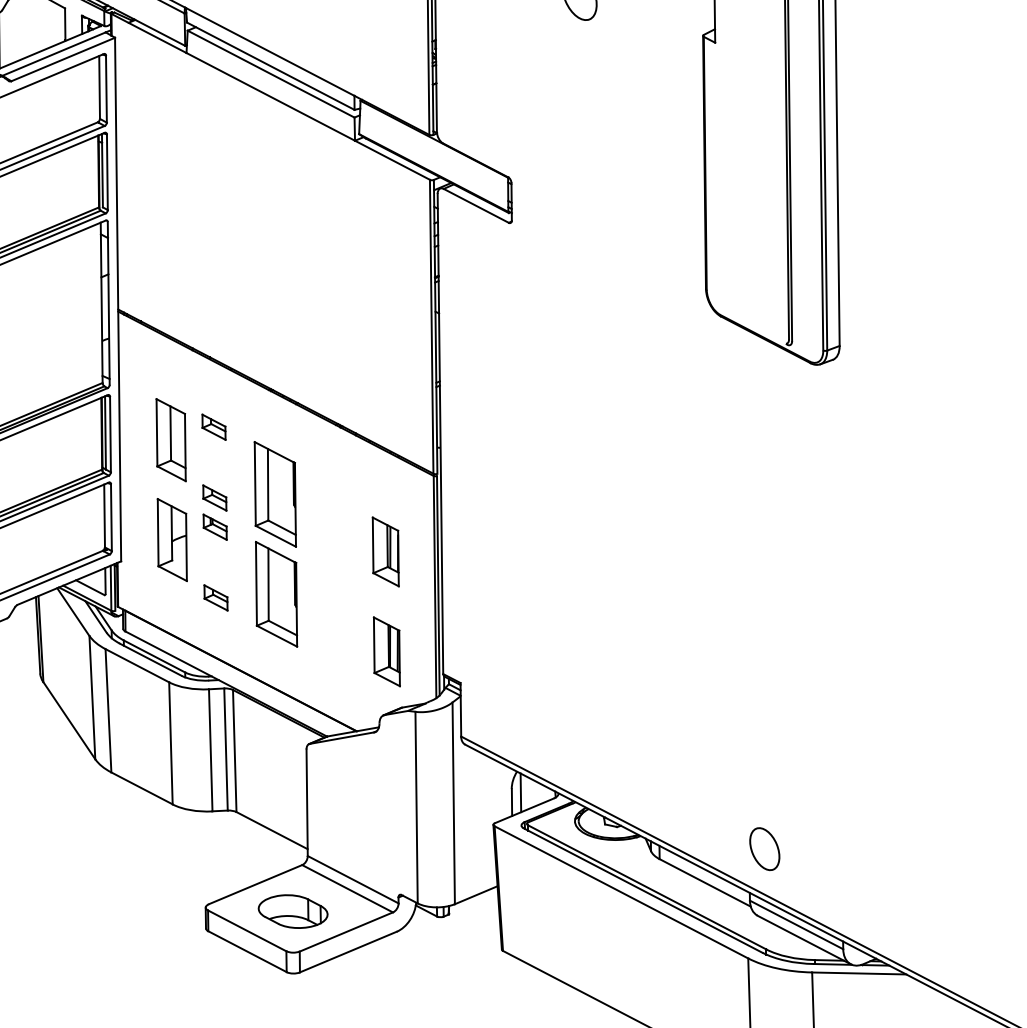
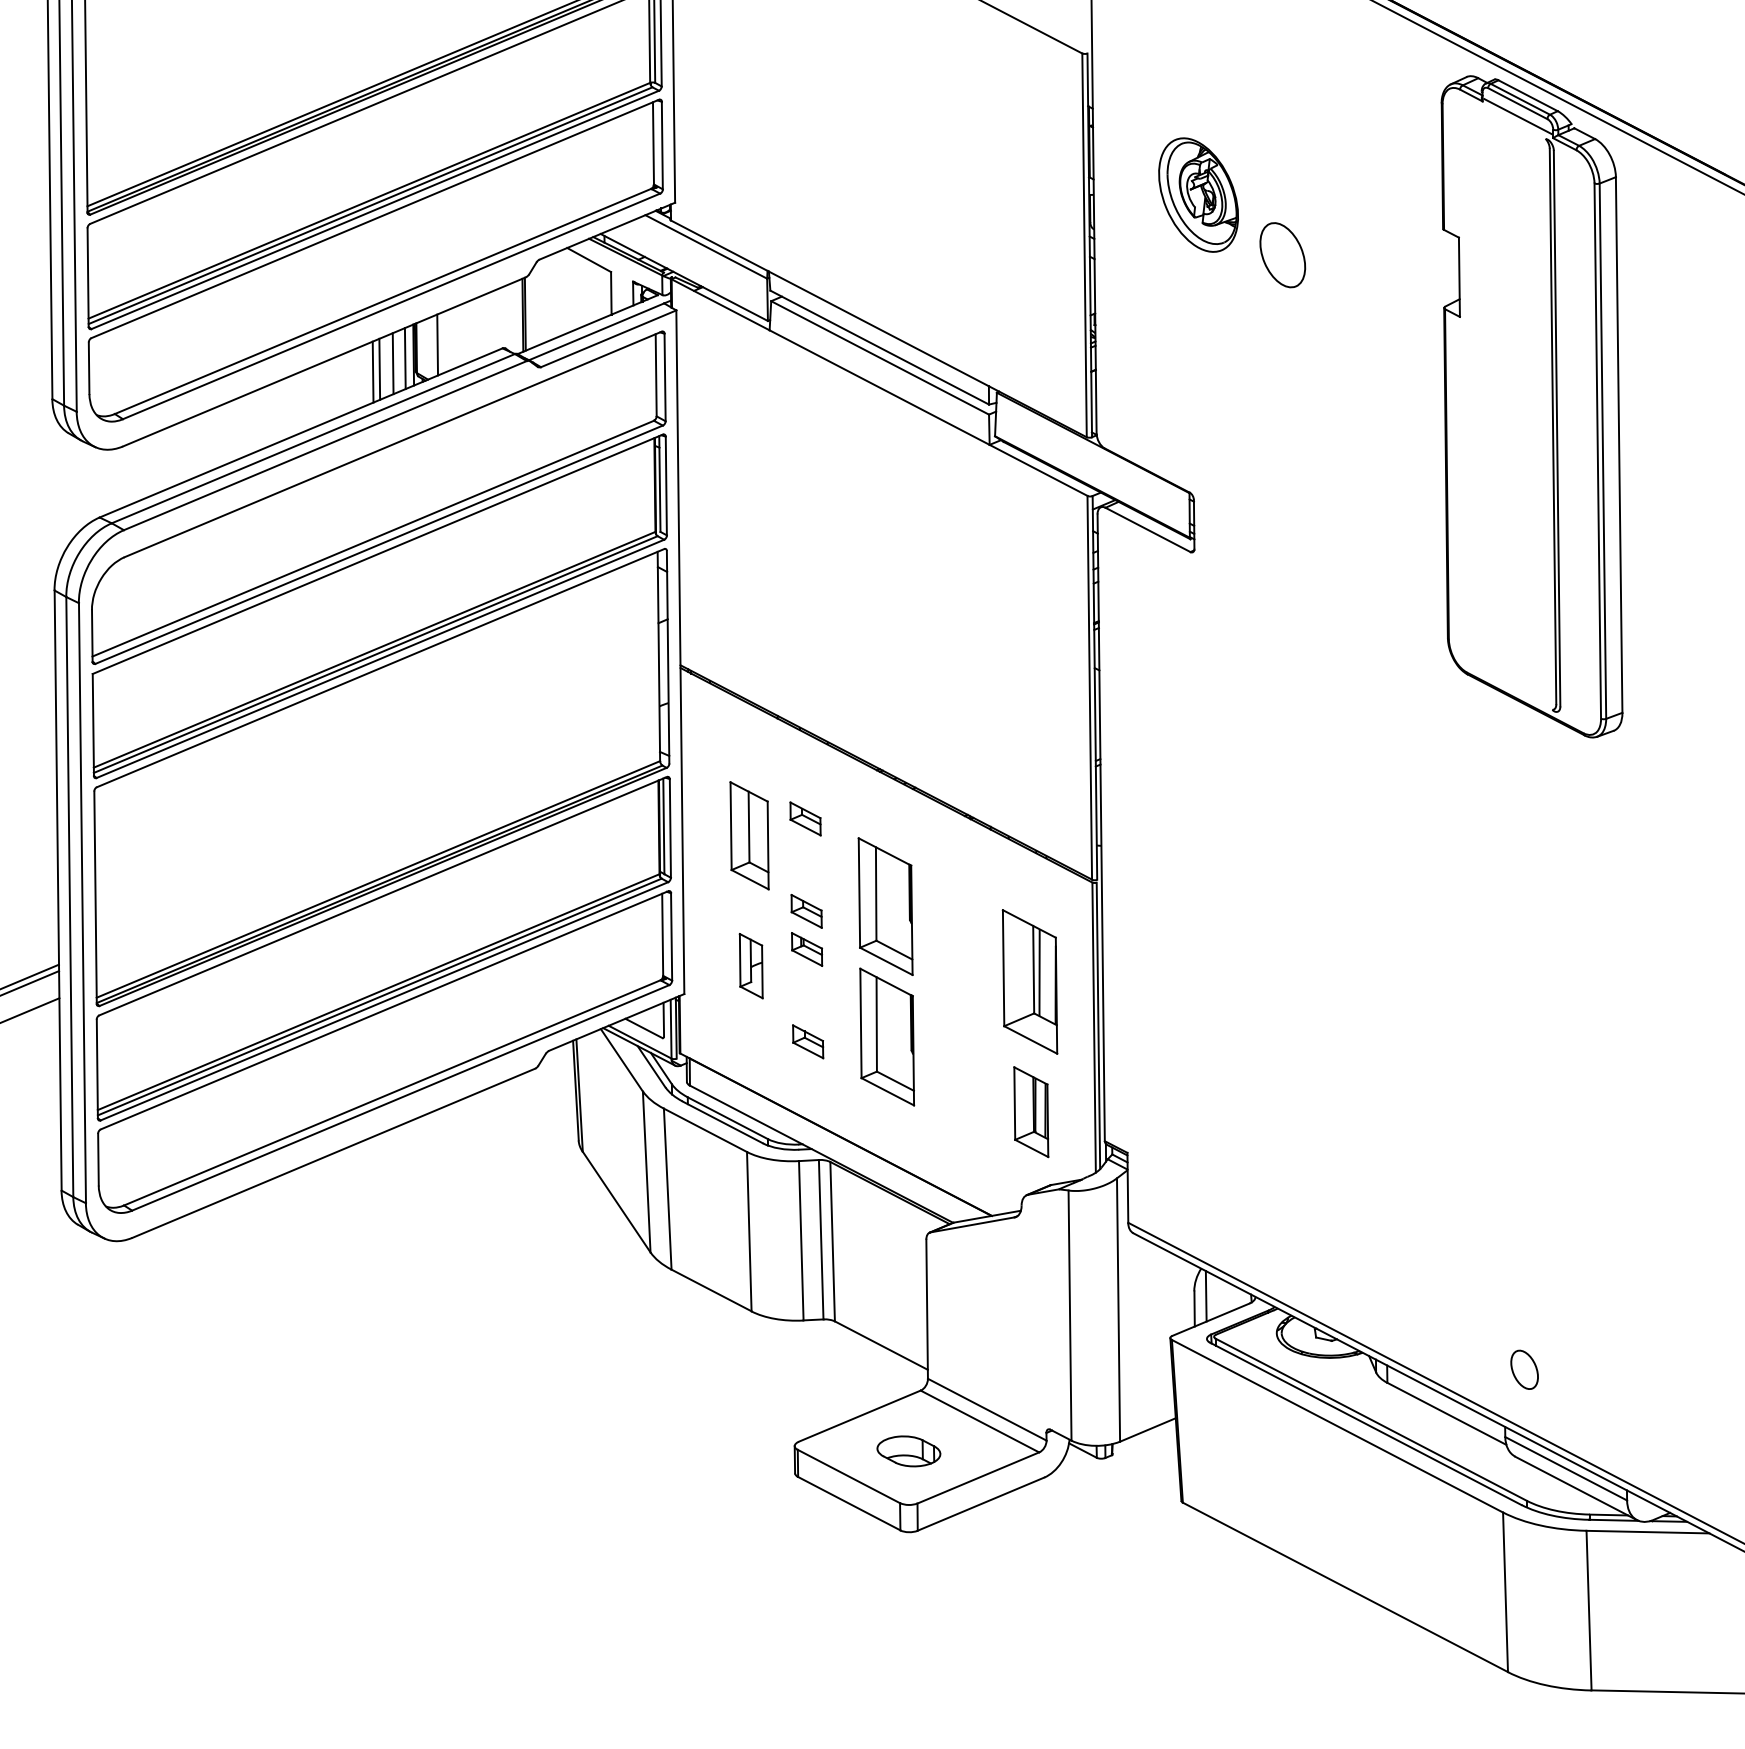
part: (172, 539) -> (751, 965), size x0.6
part: (385, 551) -> (1029, 981), size x1.6
part: (764, 848) -> (1524, 1369), size x0.7
part: (292, 911) -> (908, 1451), size x0.7

